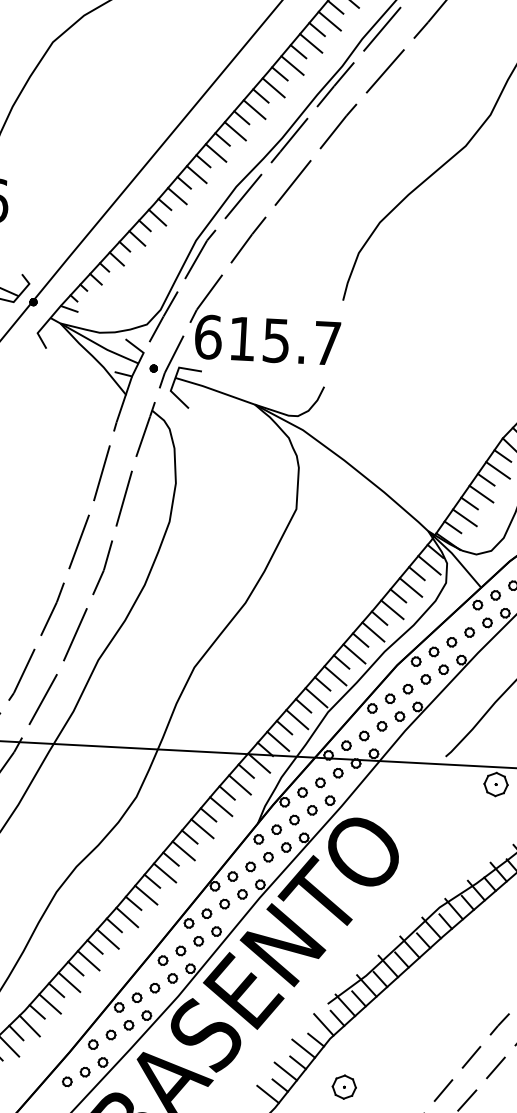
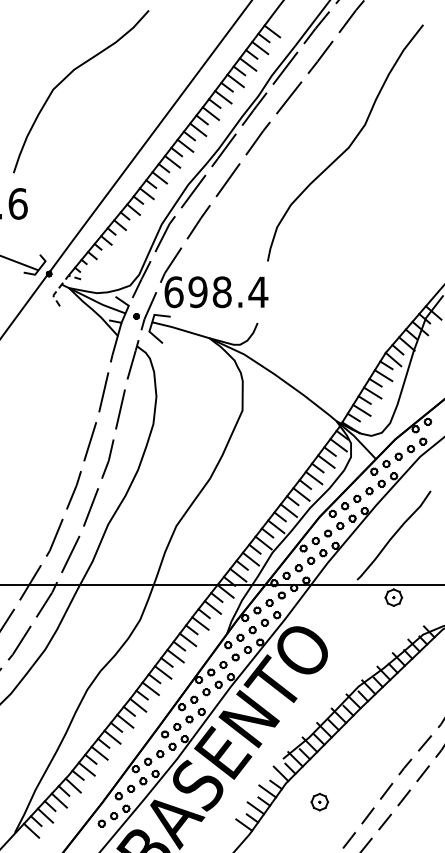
line: (50, 317) -> (61, 284), solid -> dashed
text: (285, 341) -> (228, 292), 615.7 -> 698.4
part: (343, 1086) -> (319, 801), moved

